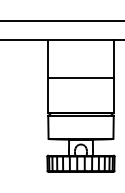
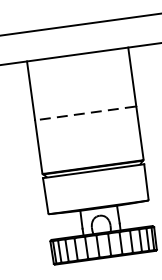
line: (80, 78) -> (84, 113), solid -> dashed

